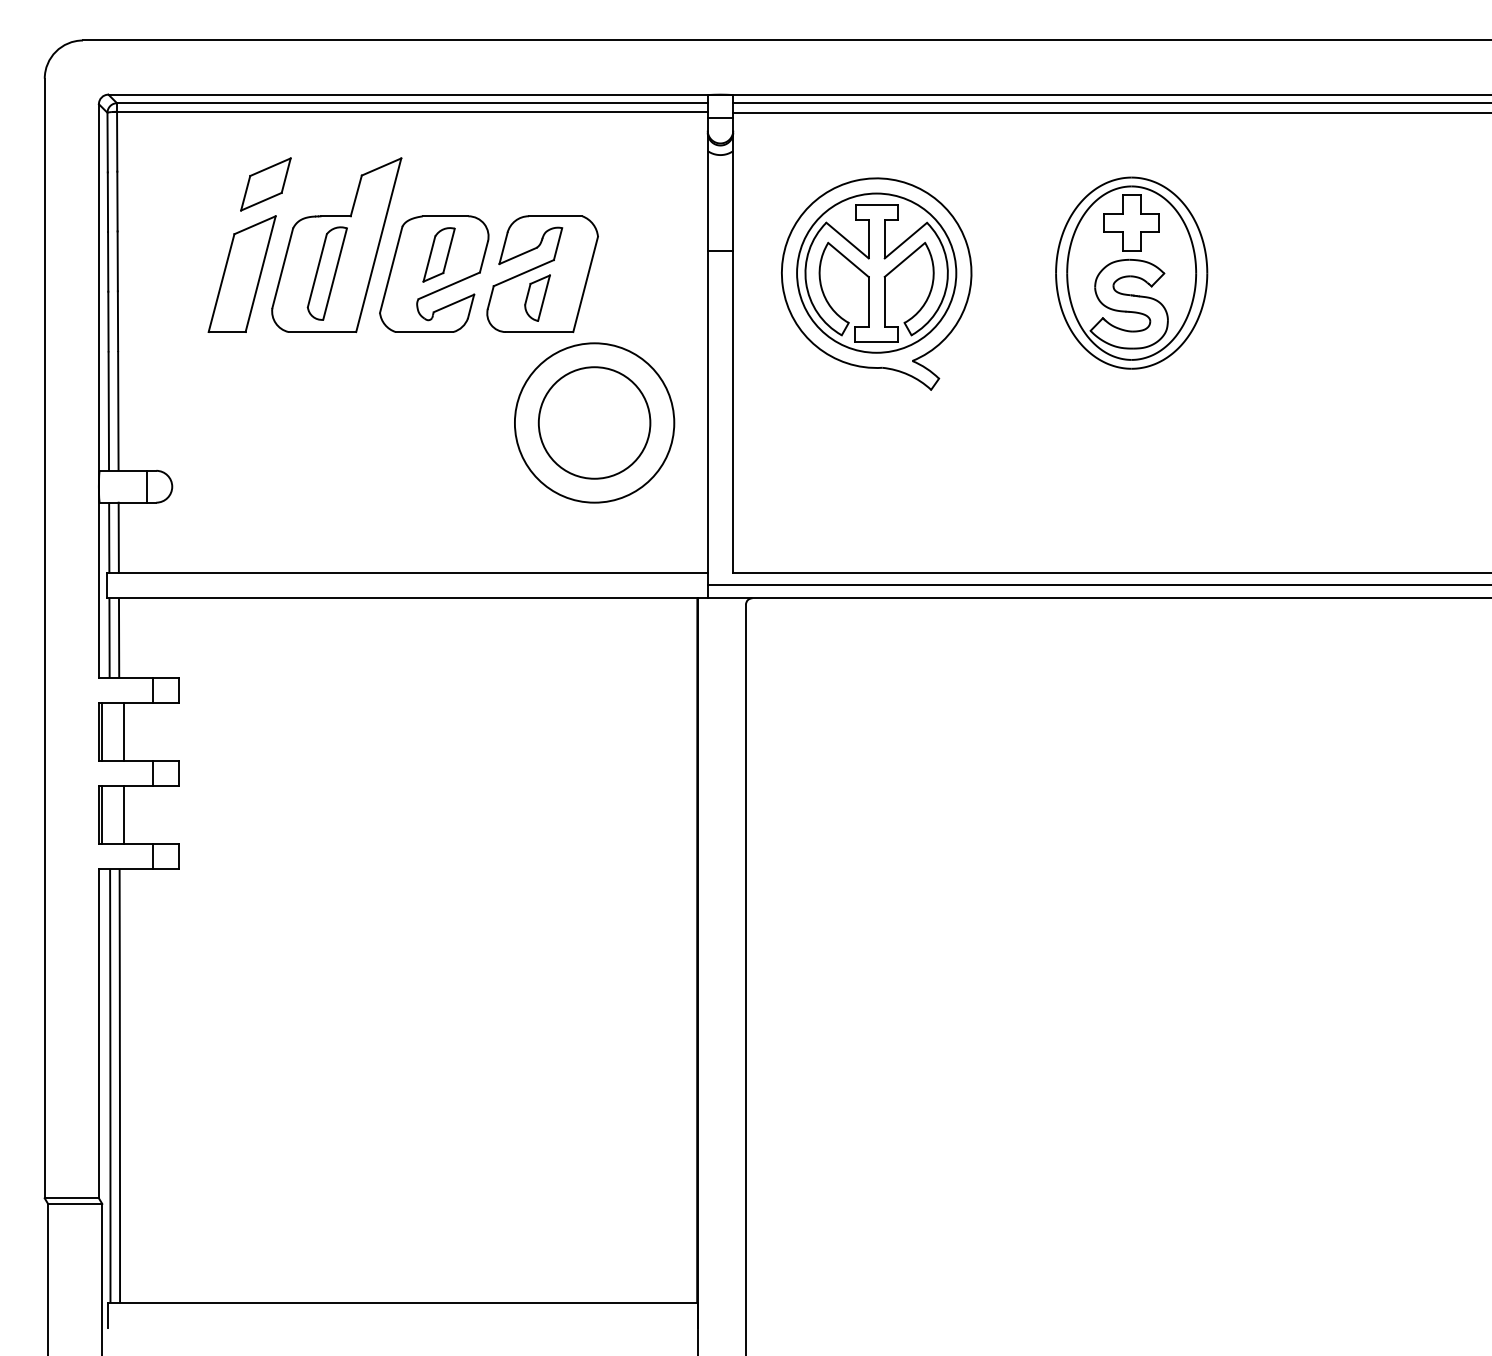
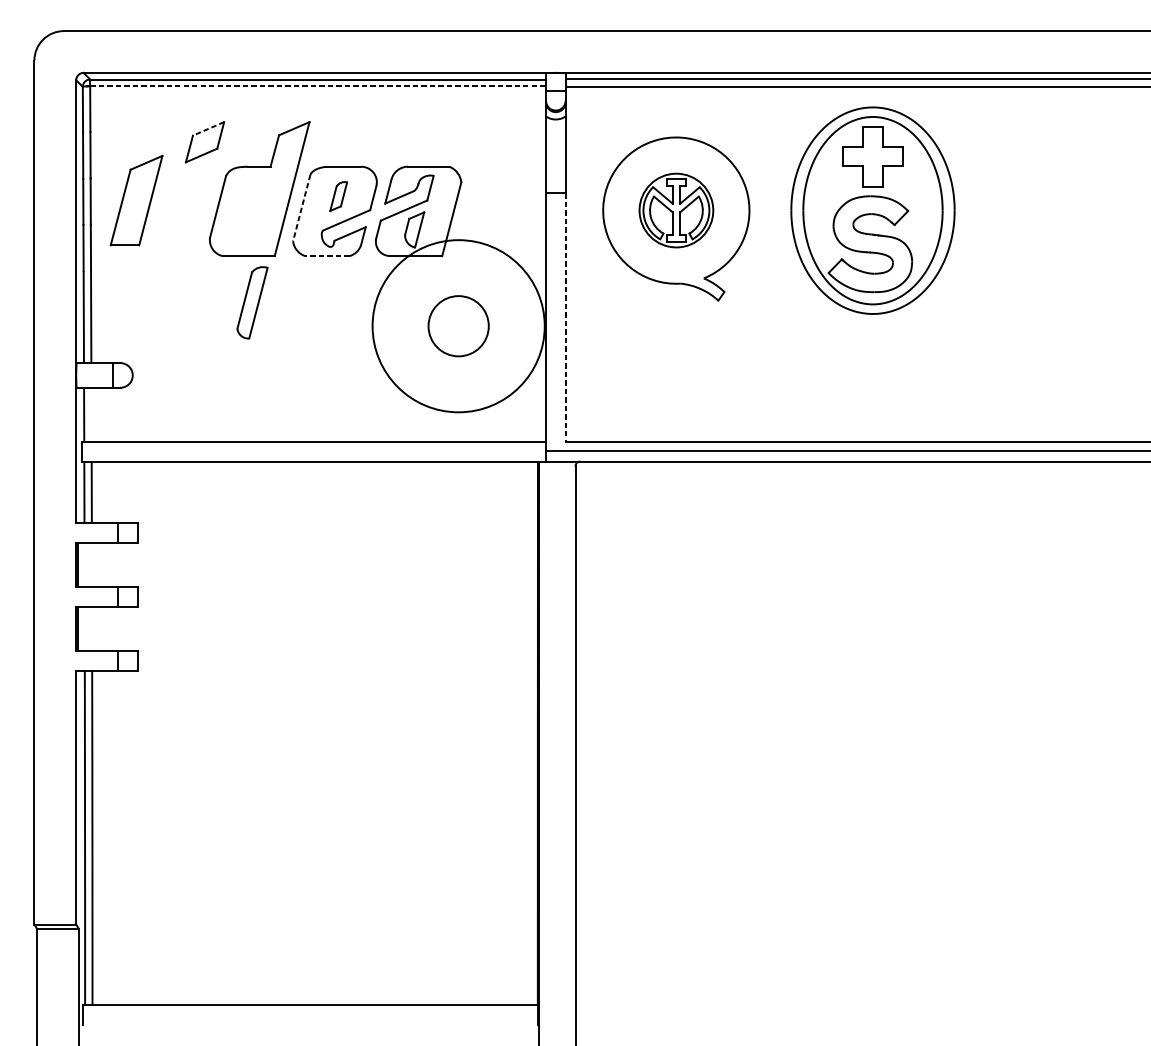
line: (412, 111) -> (318, 85), solid -> dashed
line: (270, 167) -> (208, 129), solid -> dashed
part: (438, 254) -> (338, 196), size x0.7
line: (391, 270) -> (301, 208), solid -> dashed
part: (876, 272) -> (676, 210), size x0.6
part: (1131, 272) -> (872, 210), size x1.4
part: (241, 273) -> (136, 200), moved
part: (326, 273) -> (251, 302), moved
line: (424, 332) -> (327, 256), solid -> dashed
line: (733, 411) -> (565, 317), solid -> dashed
circle: (594, 422) -> (458, 325), size x0.7
circle: (594, 422) -> (458, 325), size x1.4
line: (118, 537) -> (91, 414), removed
line: (124, 731) -> (95, 564), removed
line: (124, 814) -> (95, 628), removed

